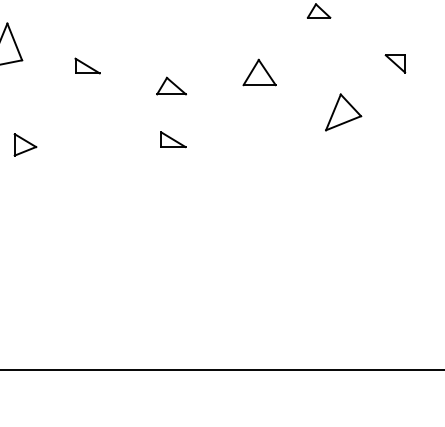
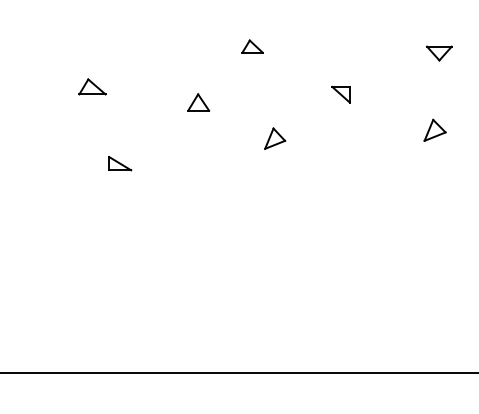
part: (394, 63) -> (340, 94), moved
part: (88, 65) -> (42, 96), removed
part: (259, 72) -> (198, 102), size x0.71
part: (171, 85) -> (92, 86), moved
part: (344, 112) -> (275, 138), size x0.62

